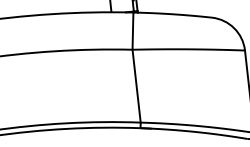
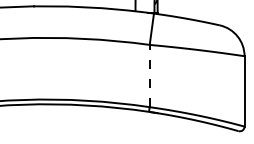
line: (136, 85) -> (149, 75), solid -> dashed

